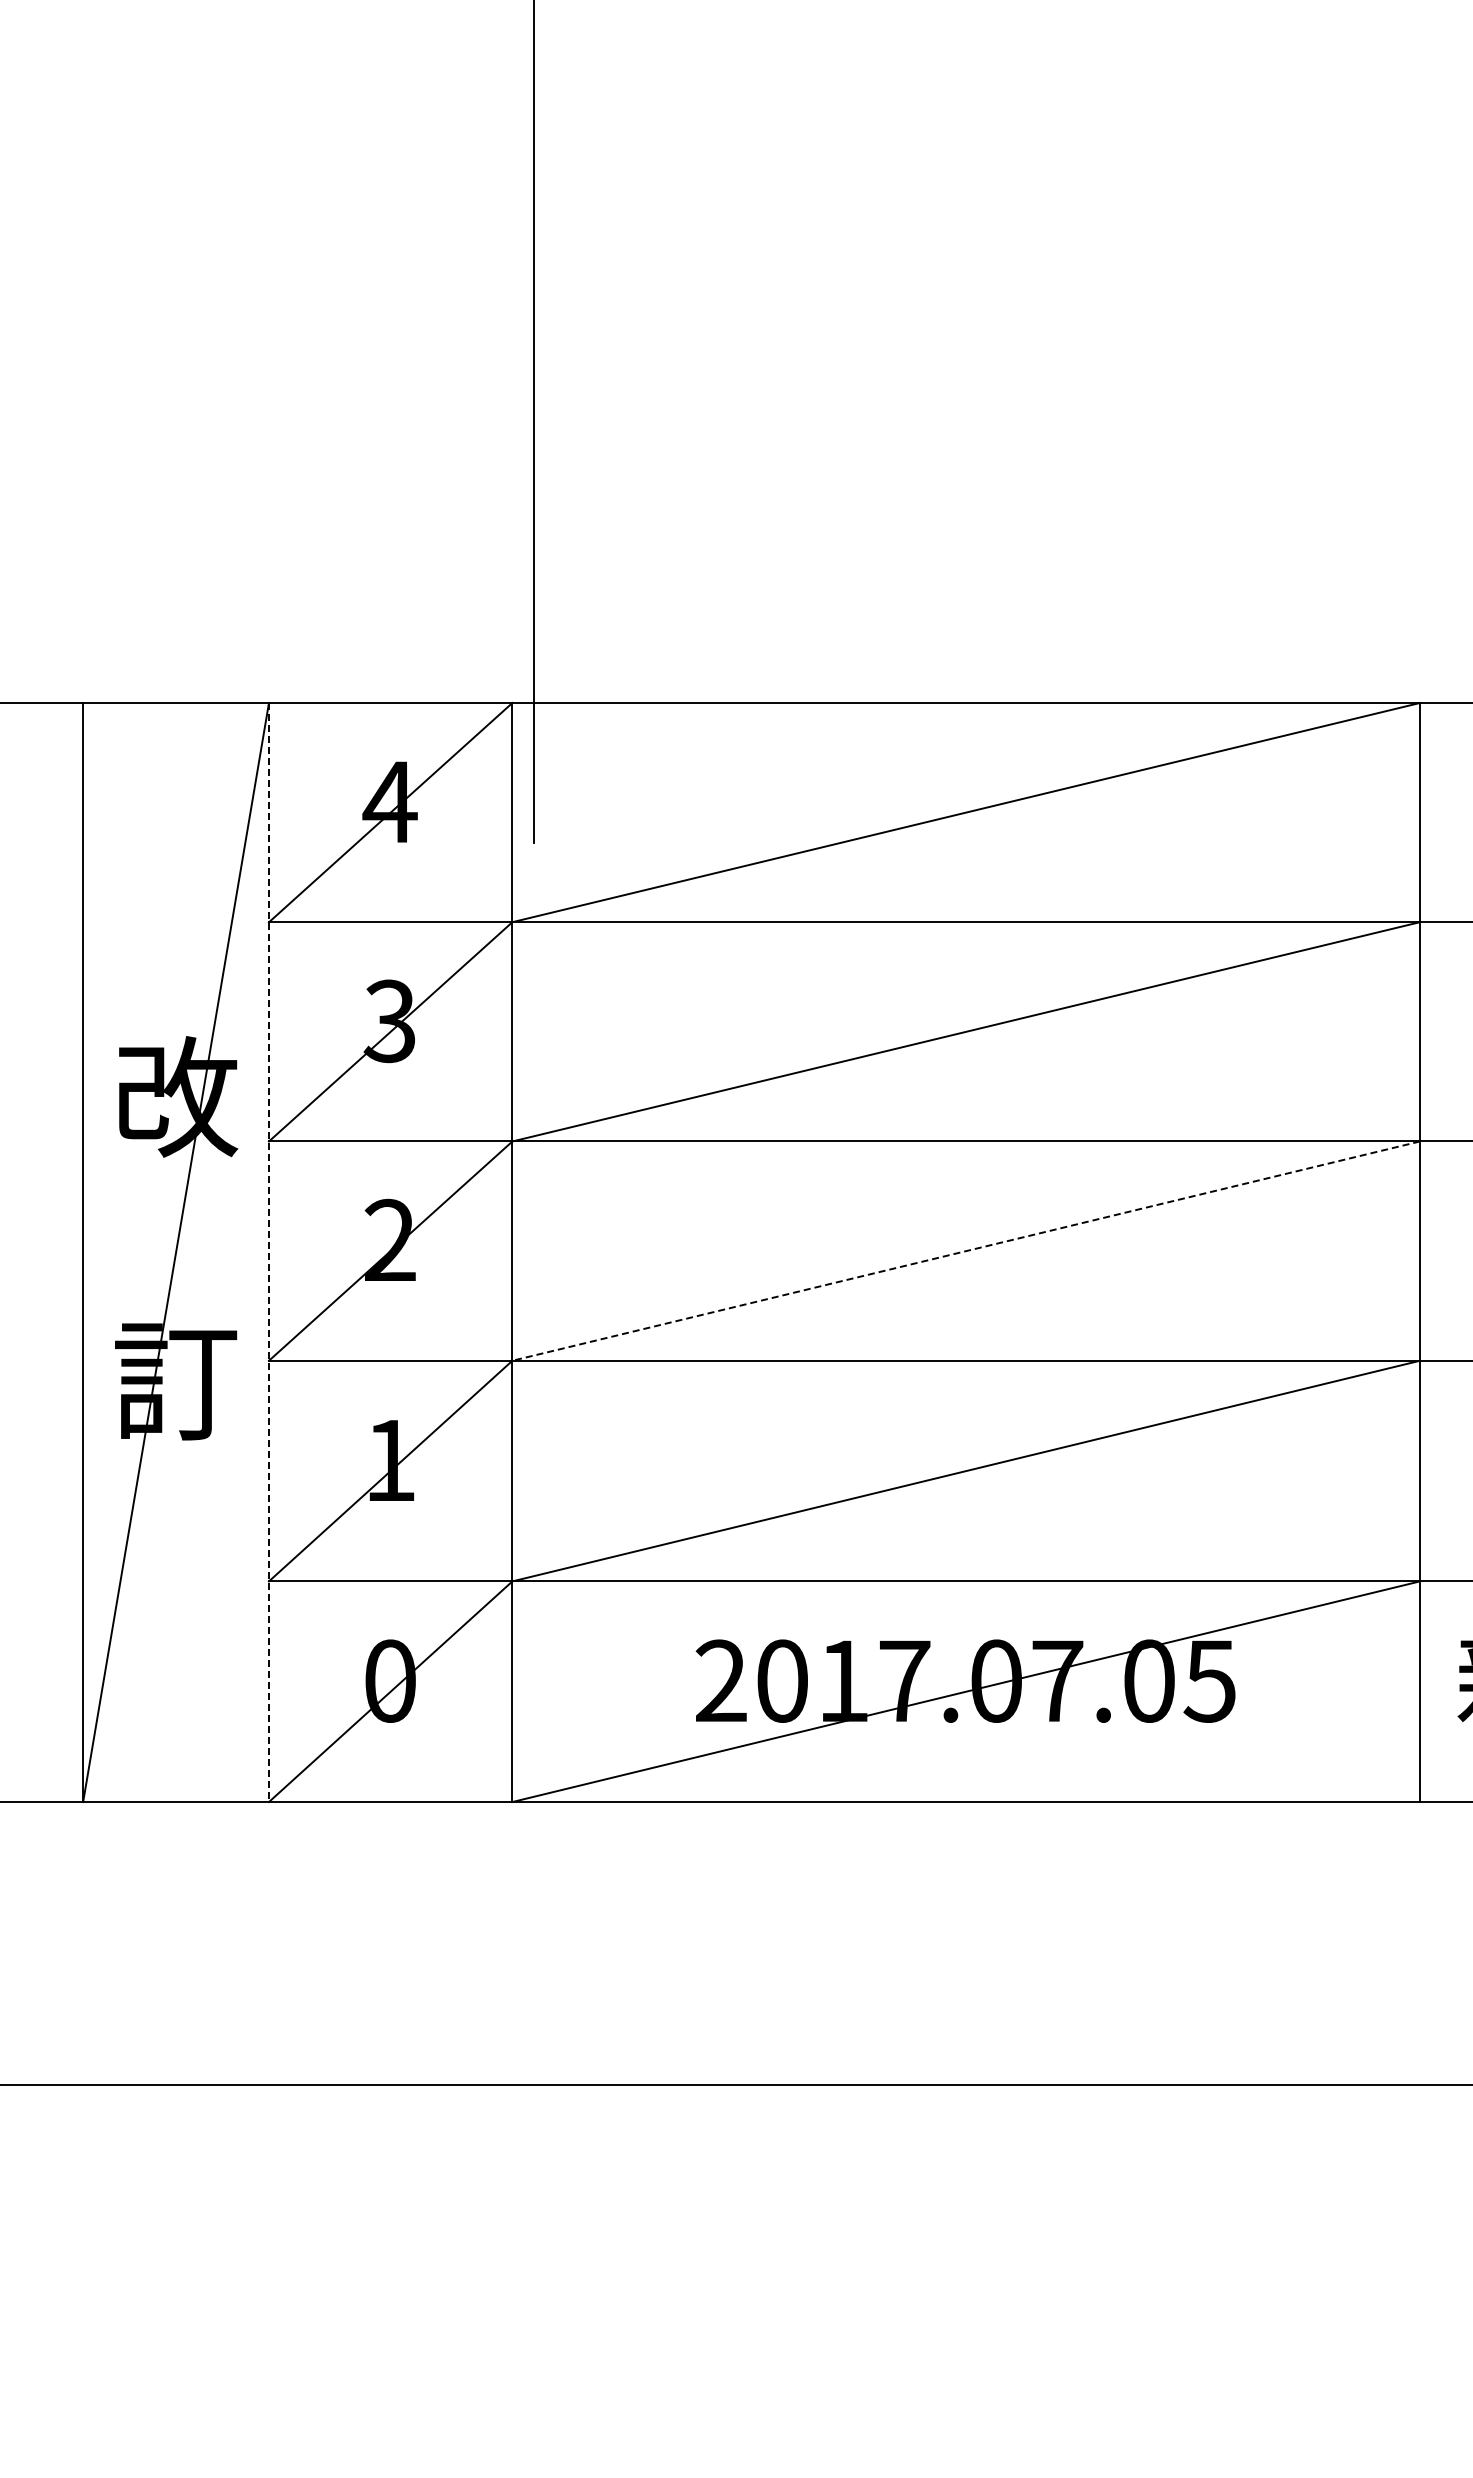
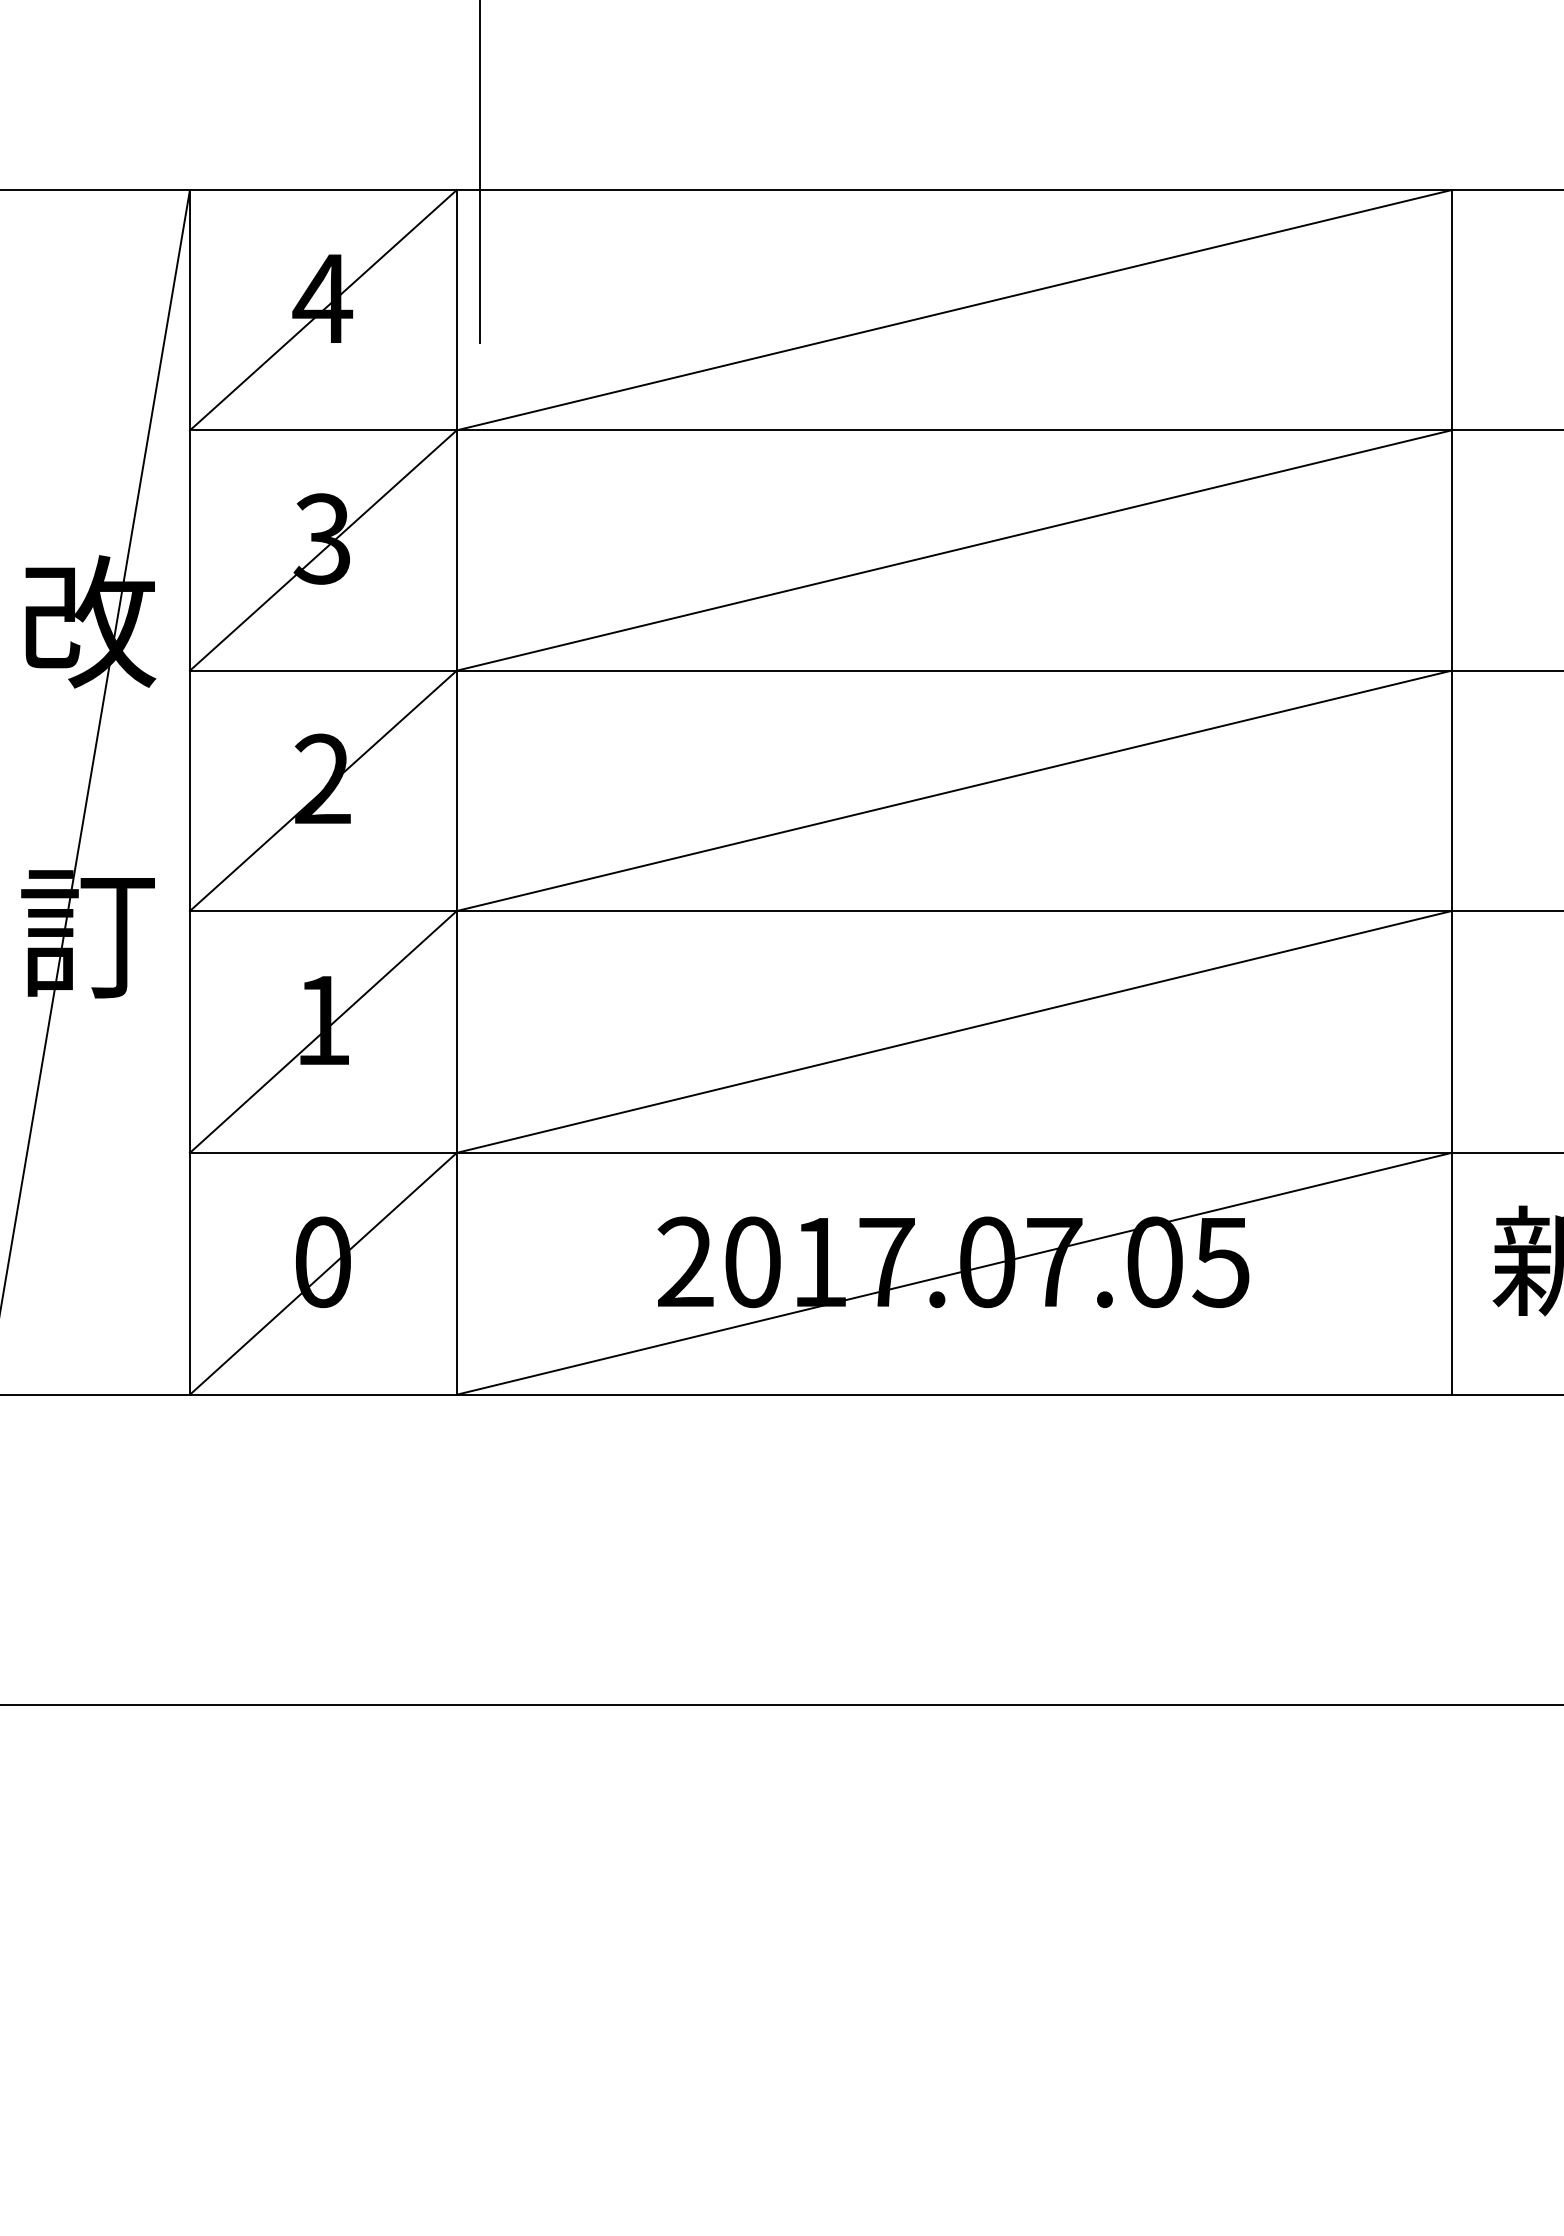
line: (966, 1251) -> (954, 791), dashed -> solid
line: (268, 1252) -> (189, 792), dashed -> solid

